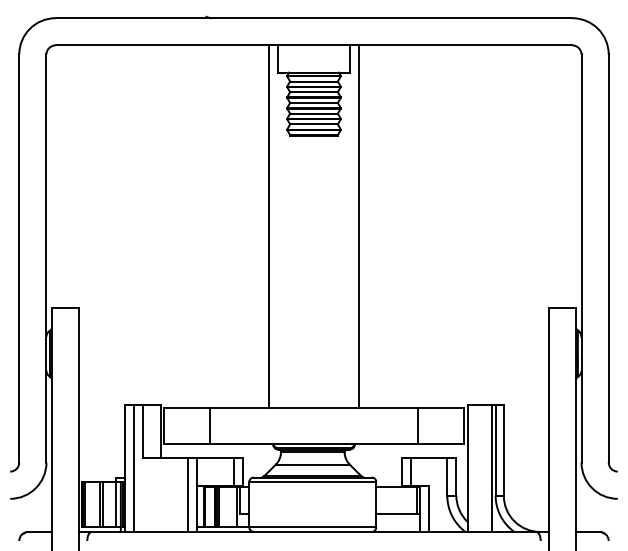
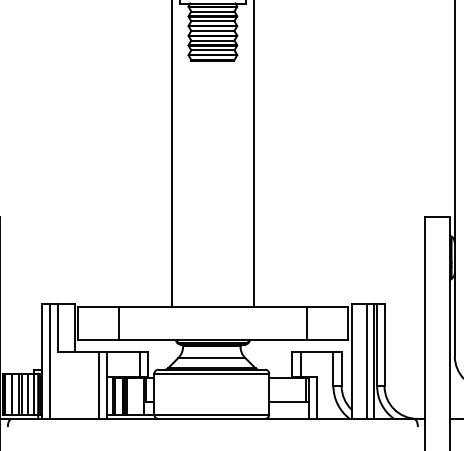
line: (484, 467) -> (367, 360), added
line: (92, 504) -> (12, 394), added
line: (109, 504) -> (27, 394), added

